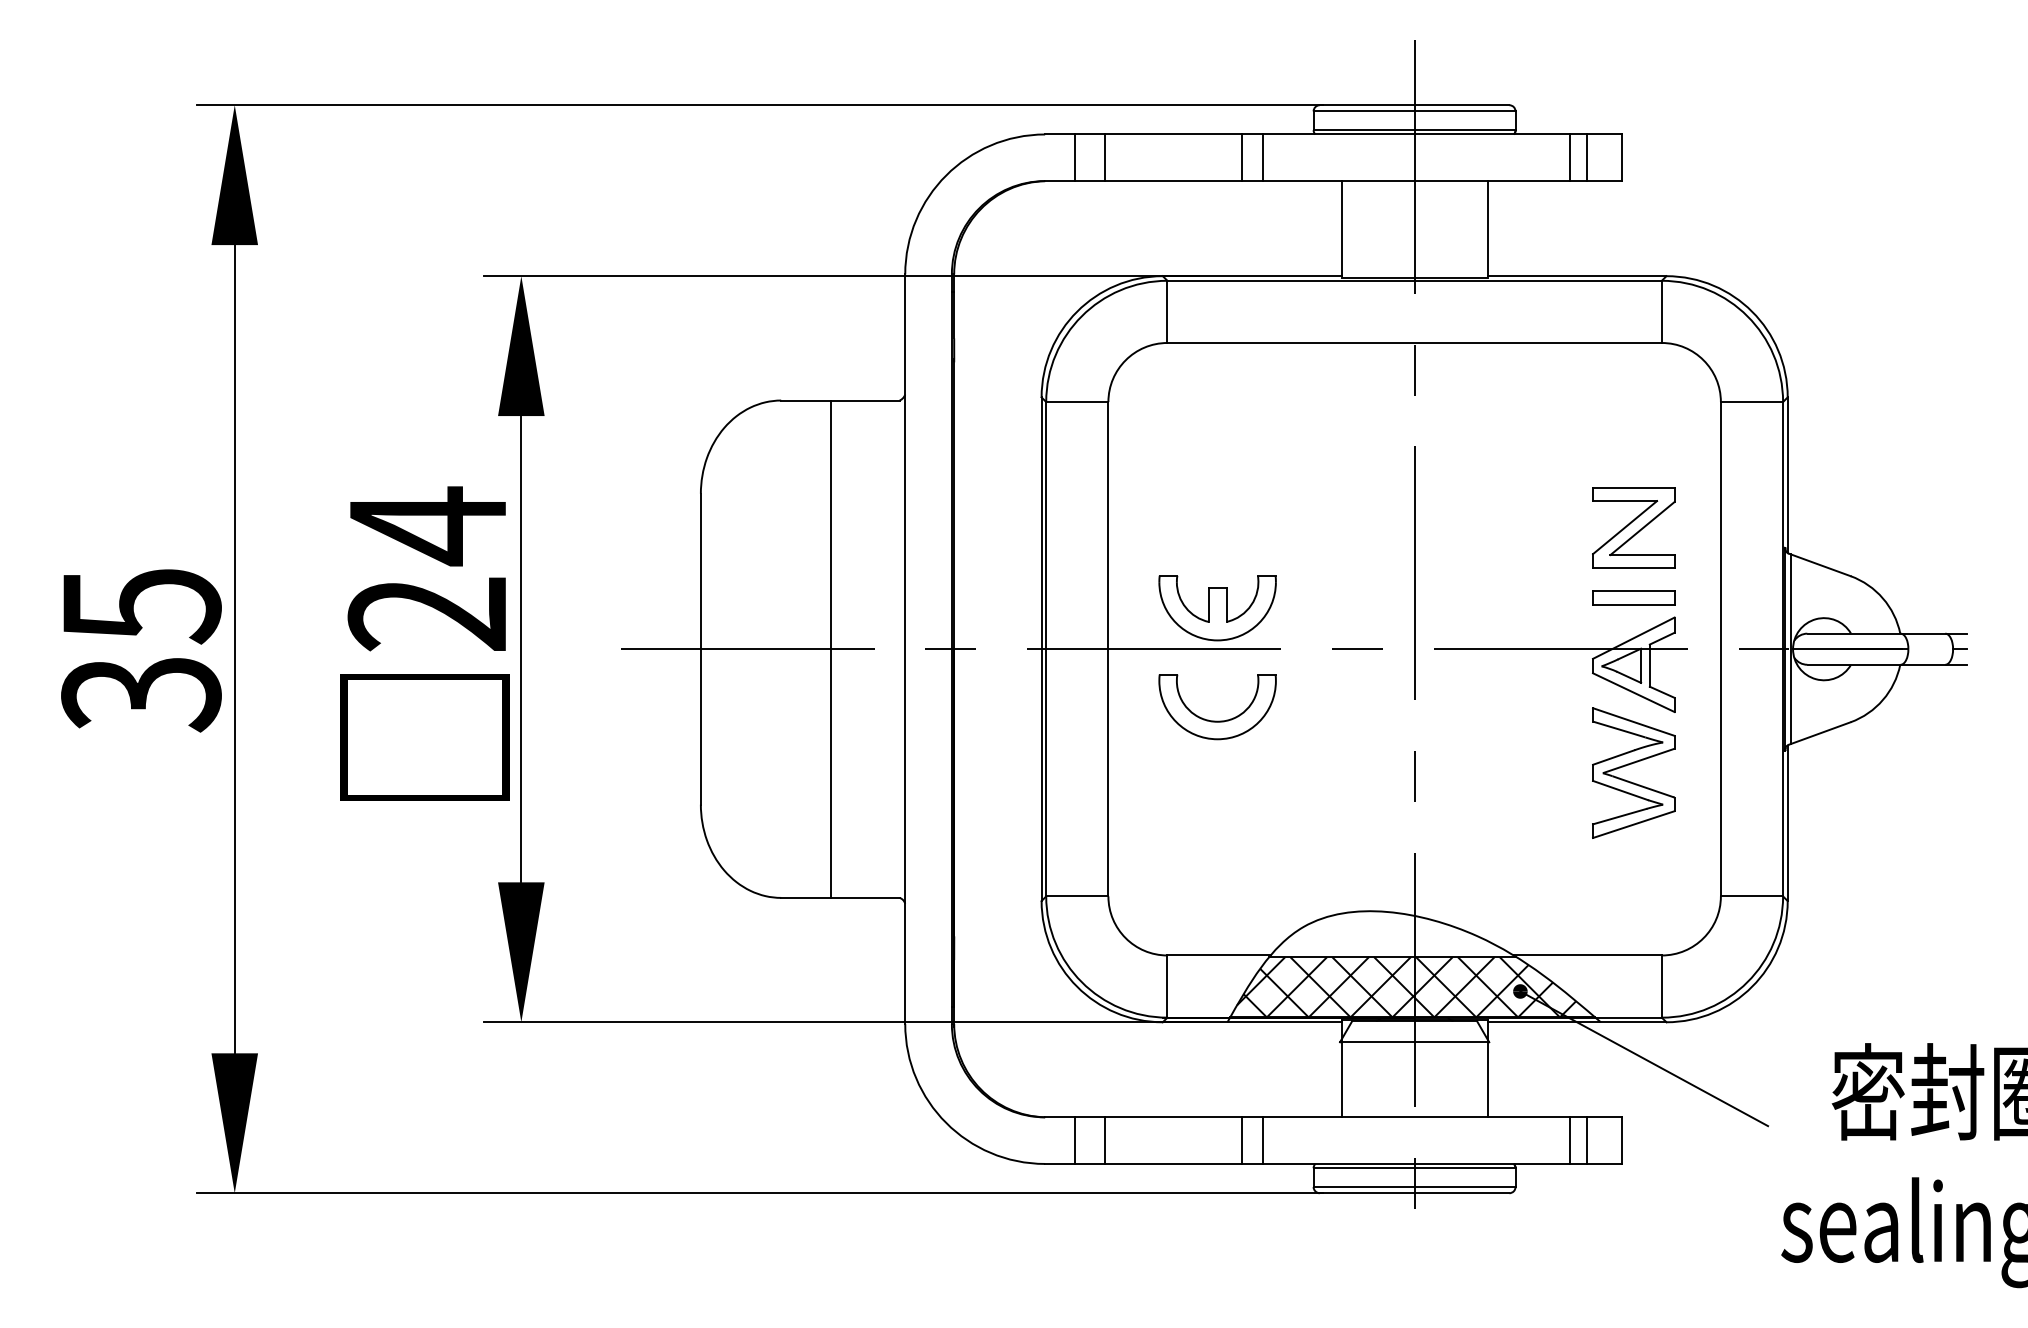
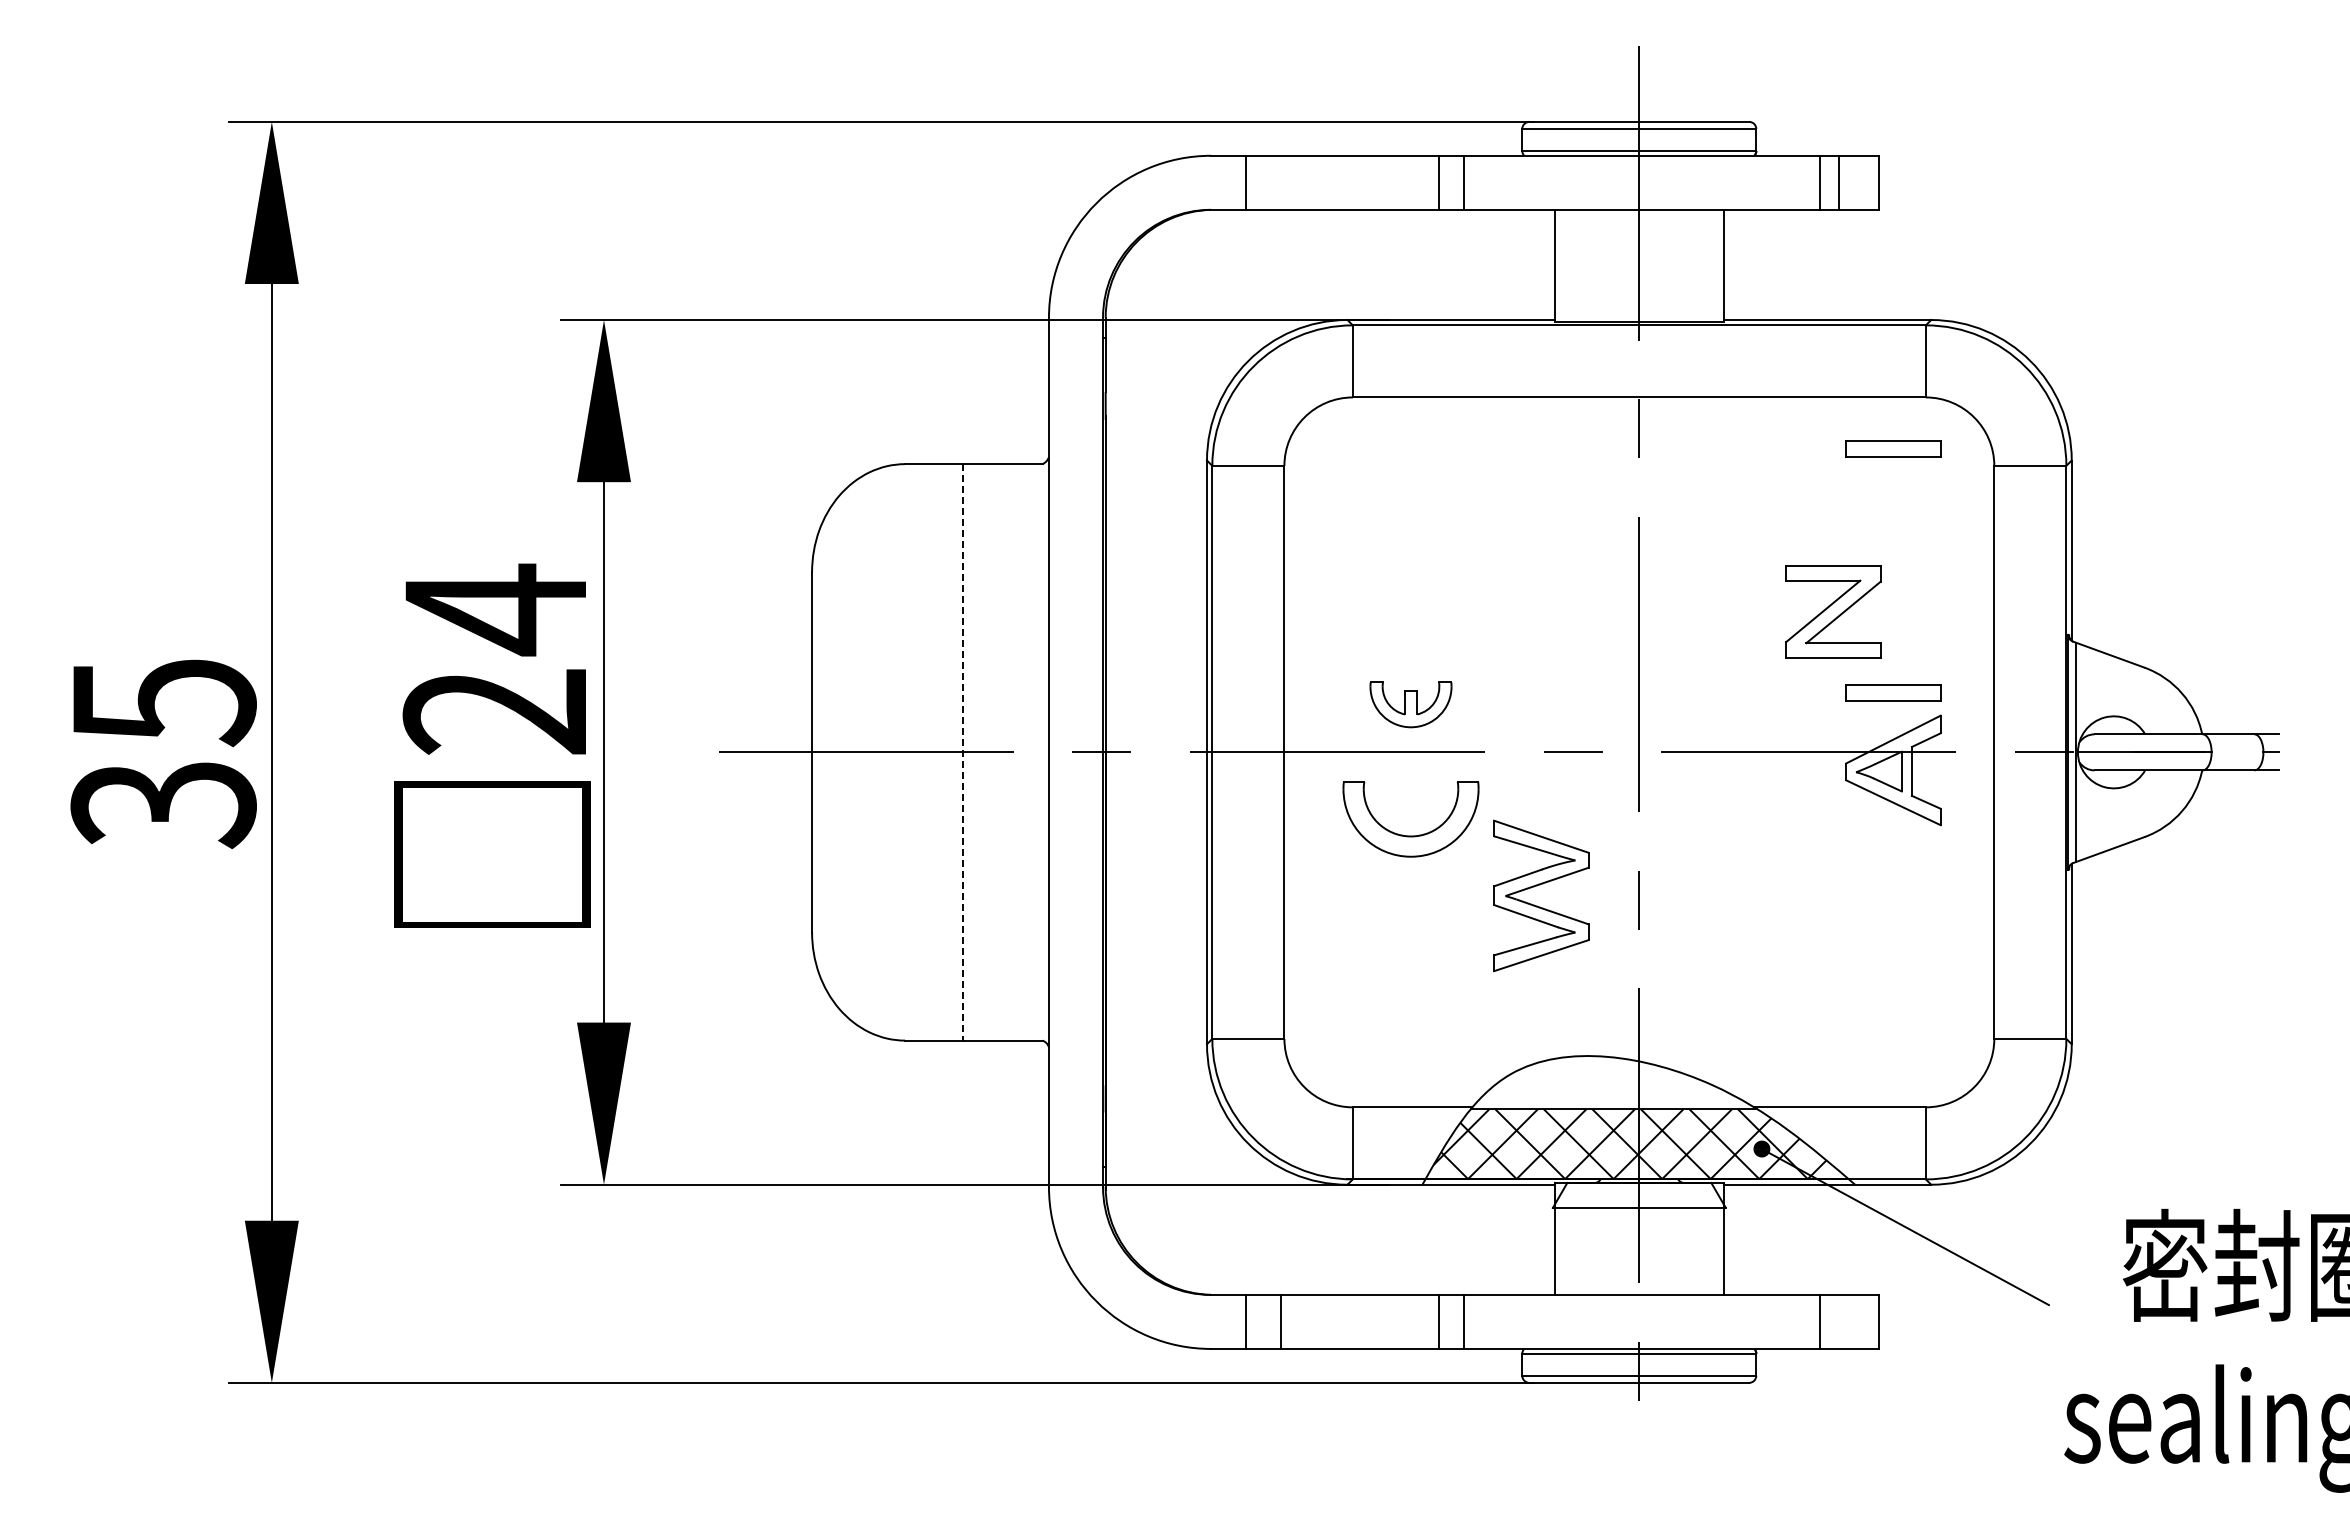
line: (1105, 157) -> (1280, 182), removed
part: (1633, 387) -> (1893, 448), added
part: (1633, 527) -> (1833, 611), moved
part: (1217, 607) -> (1410, 704), size x0.6
line: (831, 649) -> (963, 752), solid -> dashed
part: (1630, 764) -> (1537, 886), moved
line: (1587, 1140) -> (1839, 1321), removed

